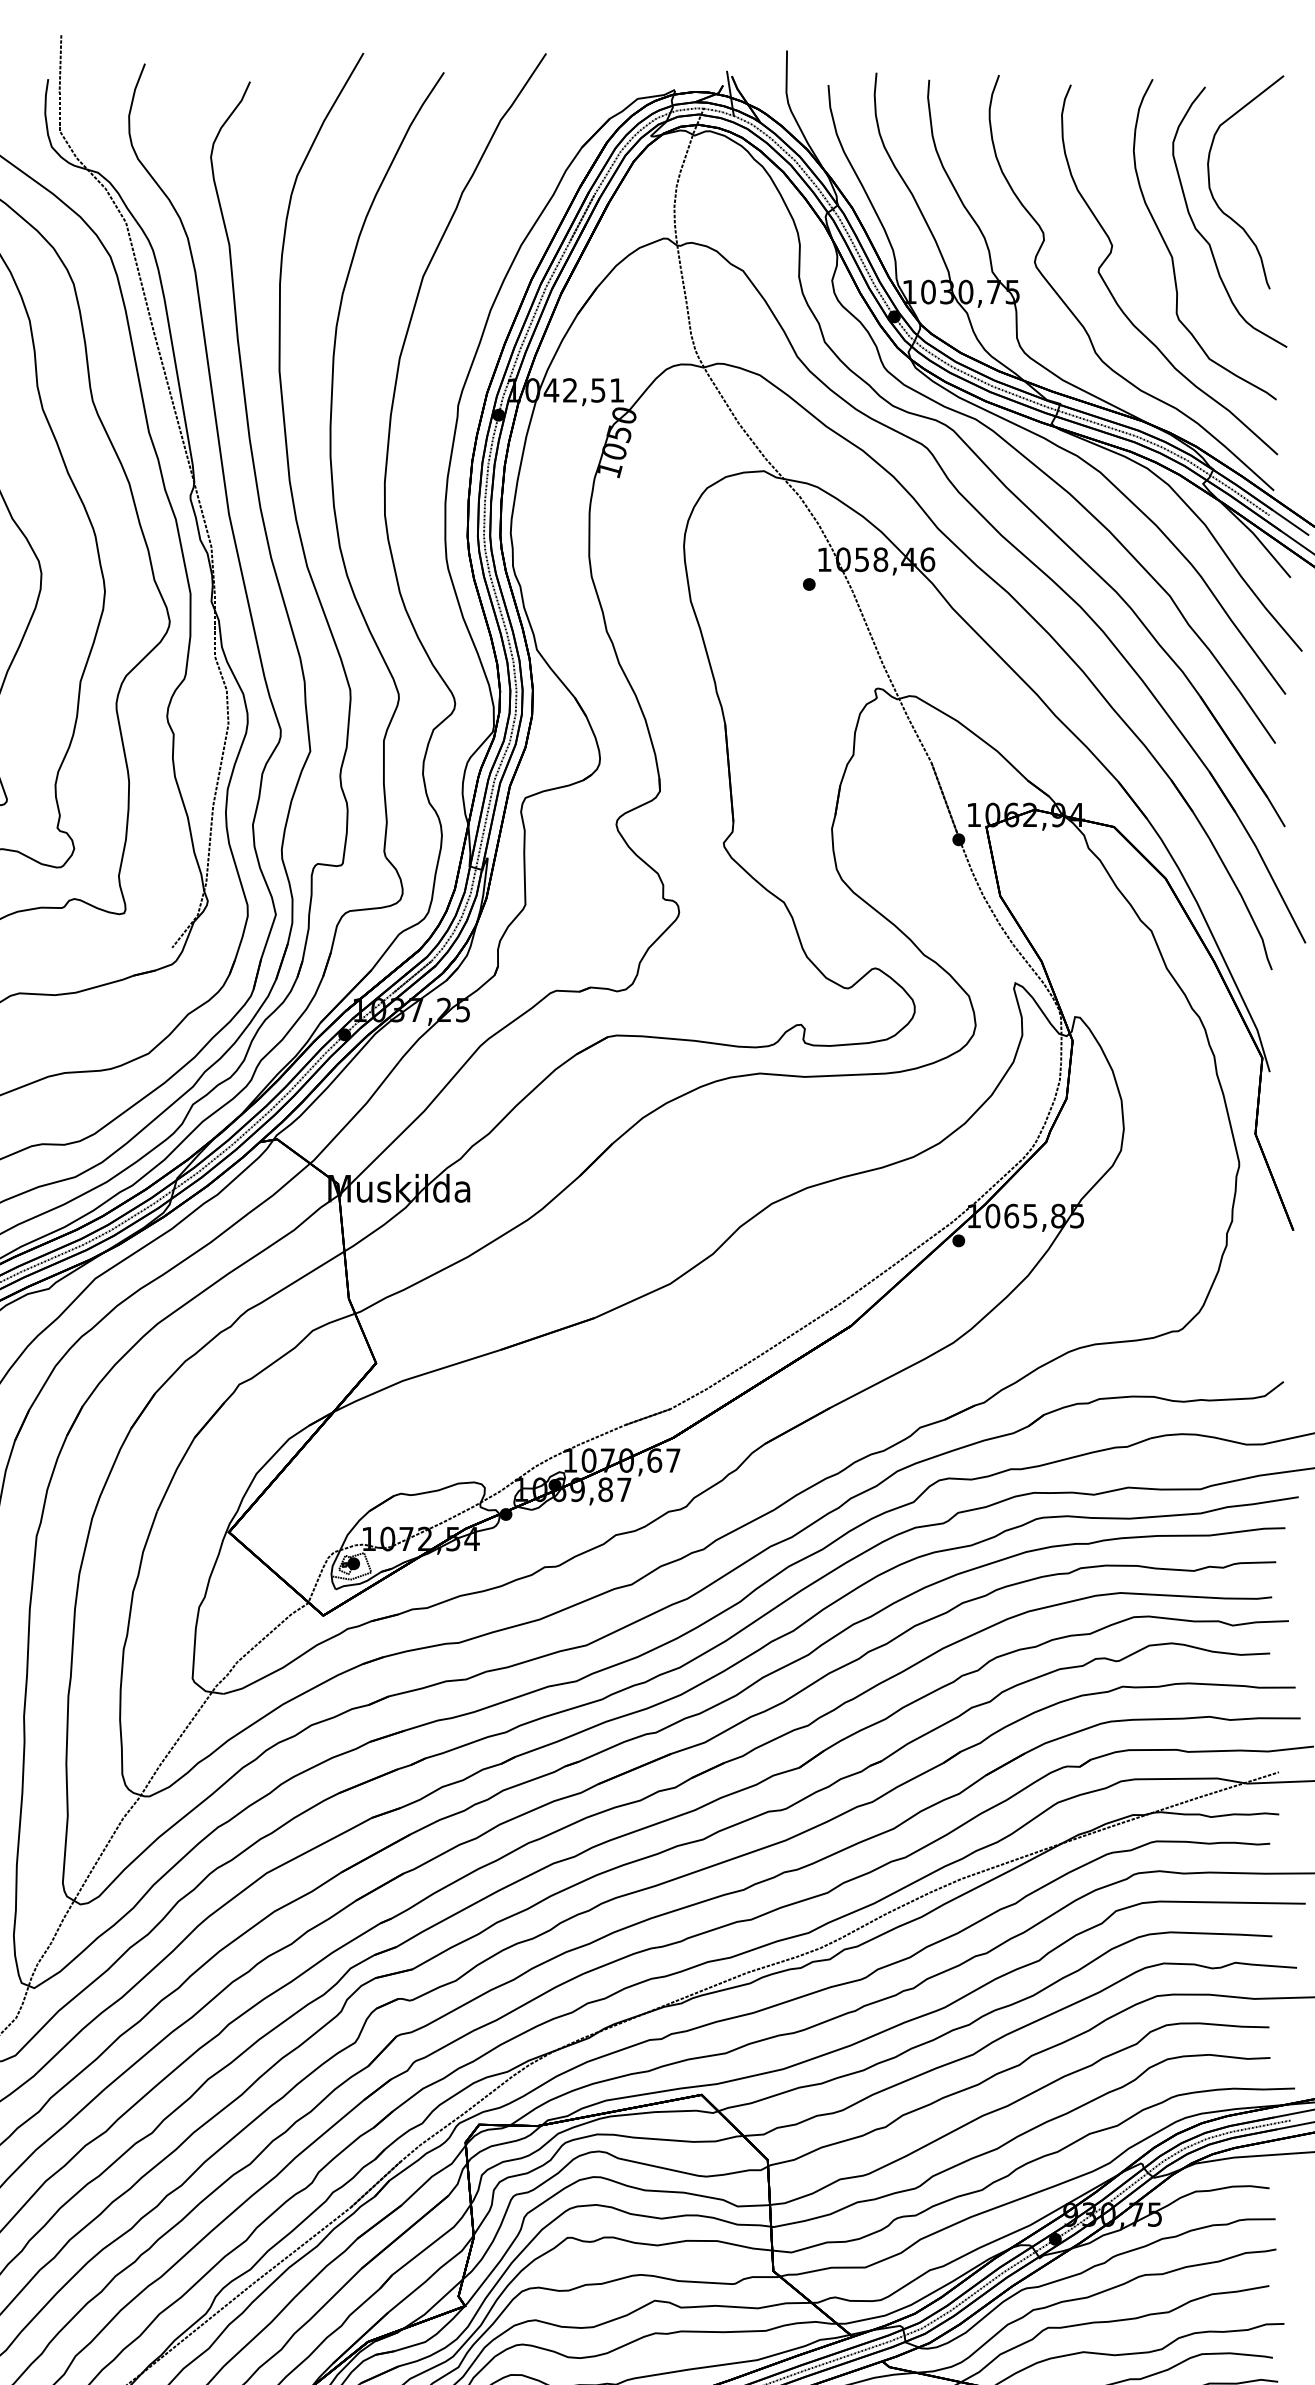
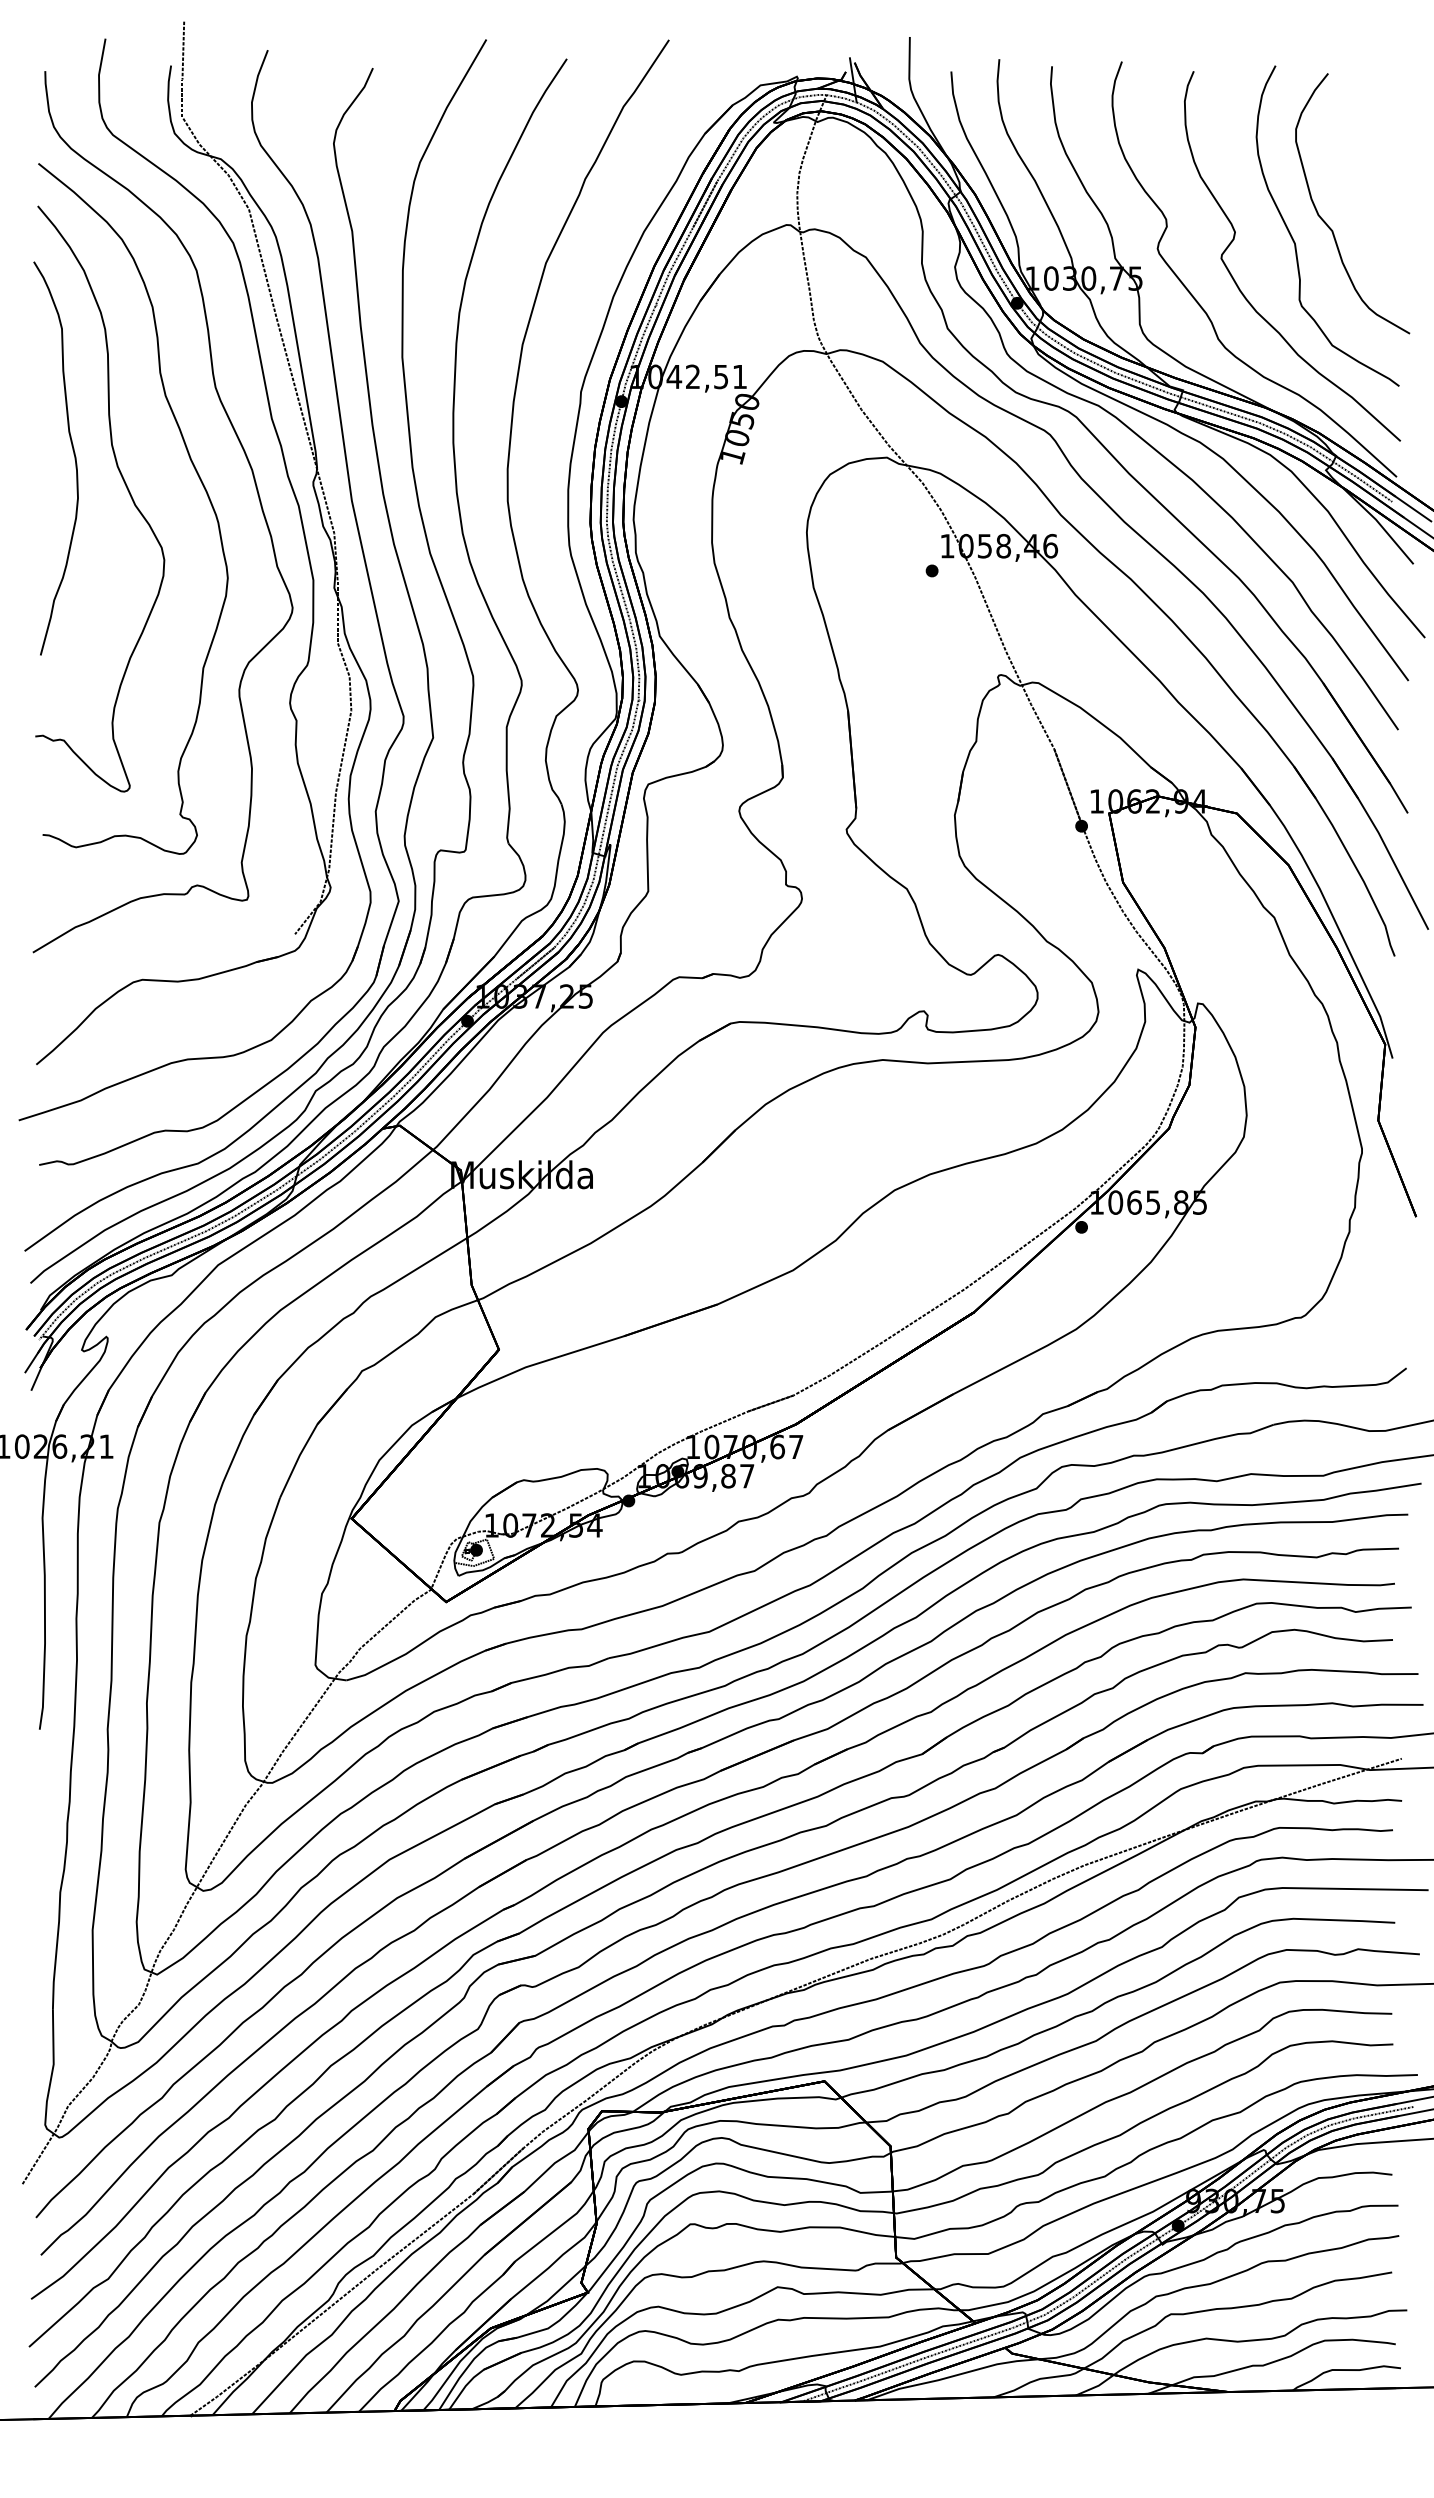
curve: (1212, 193) -> (1335, 179), removed

